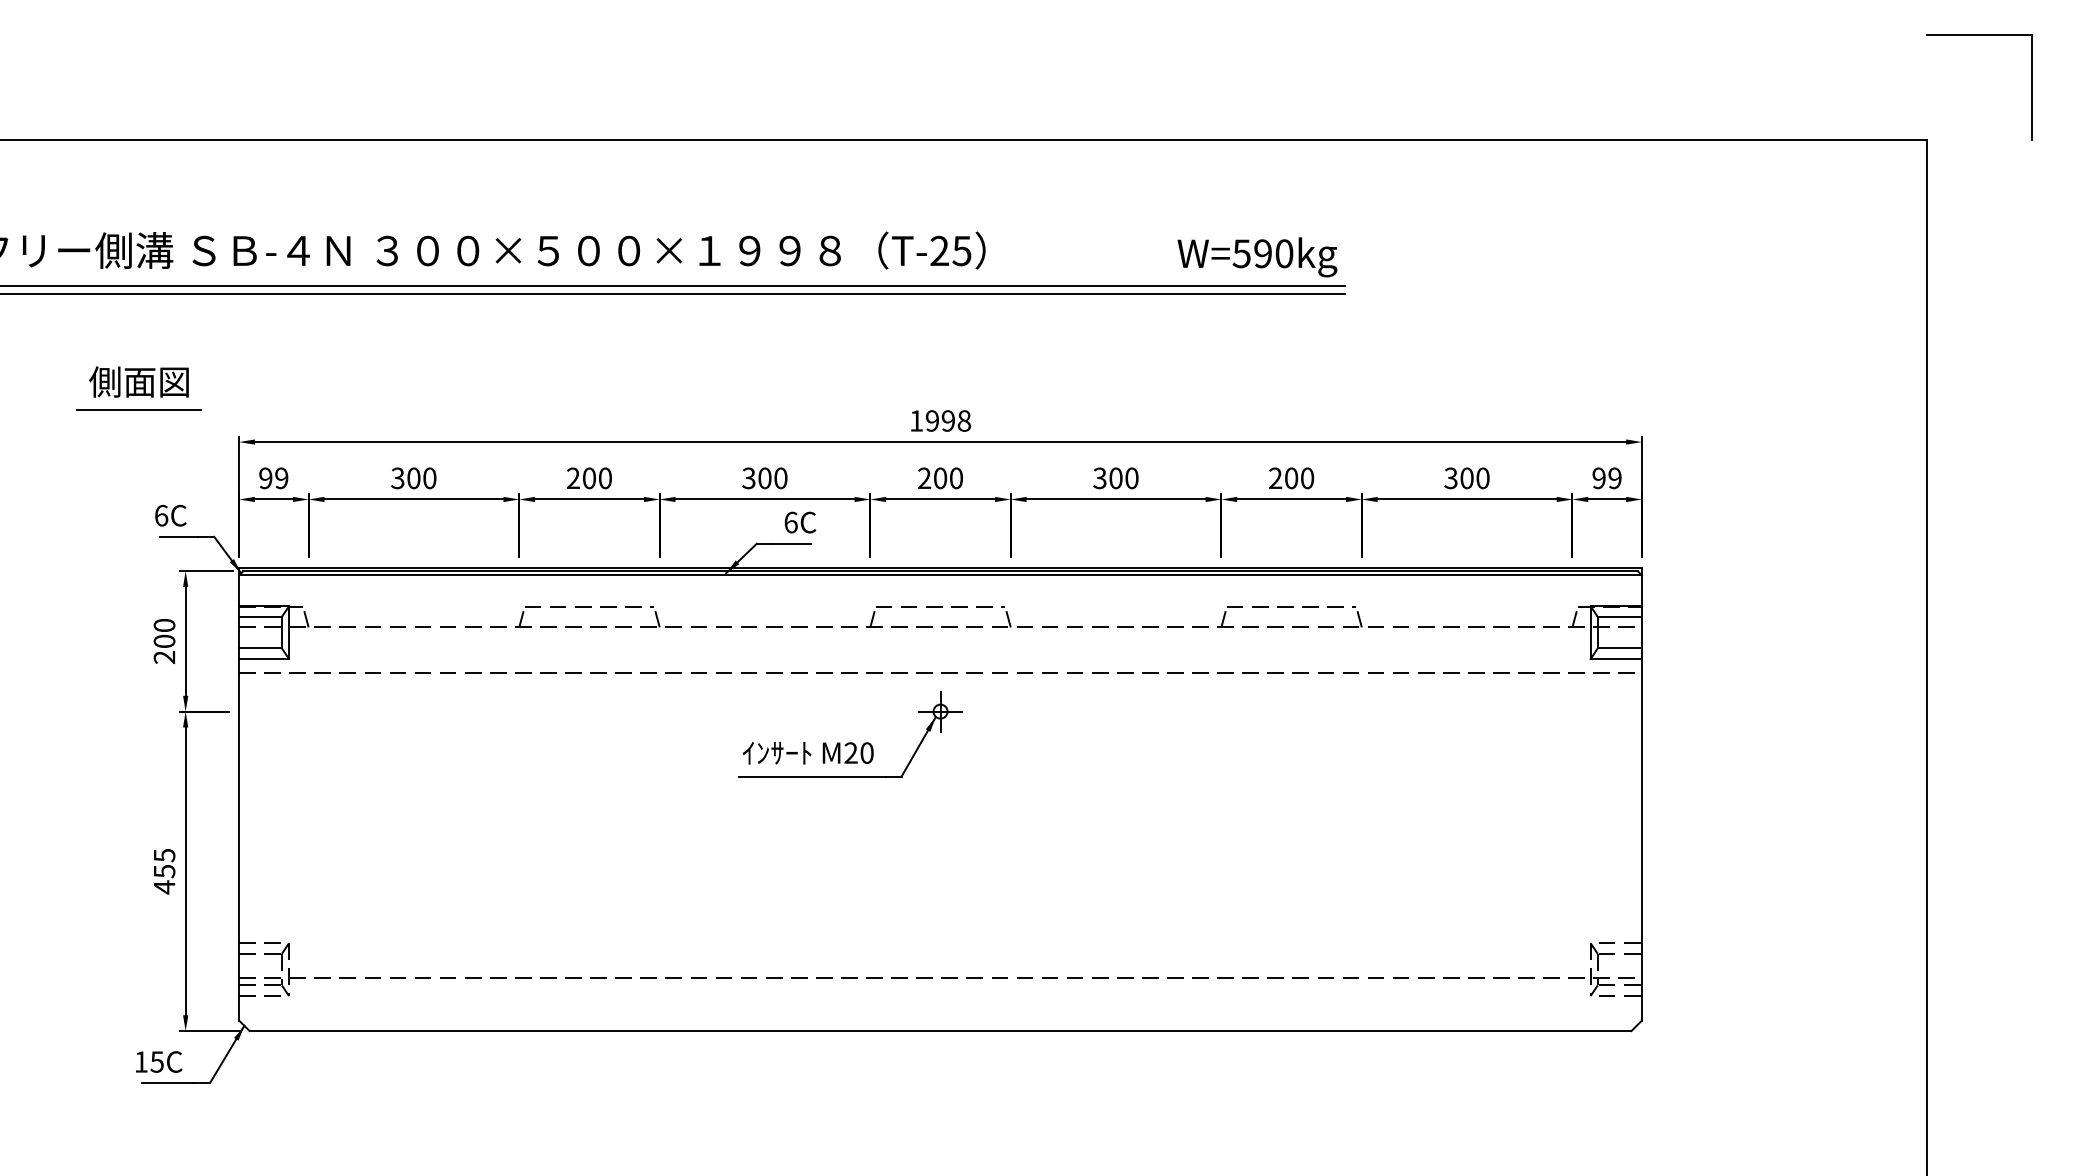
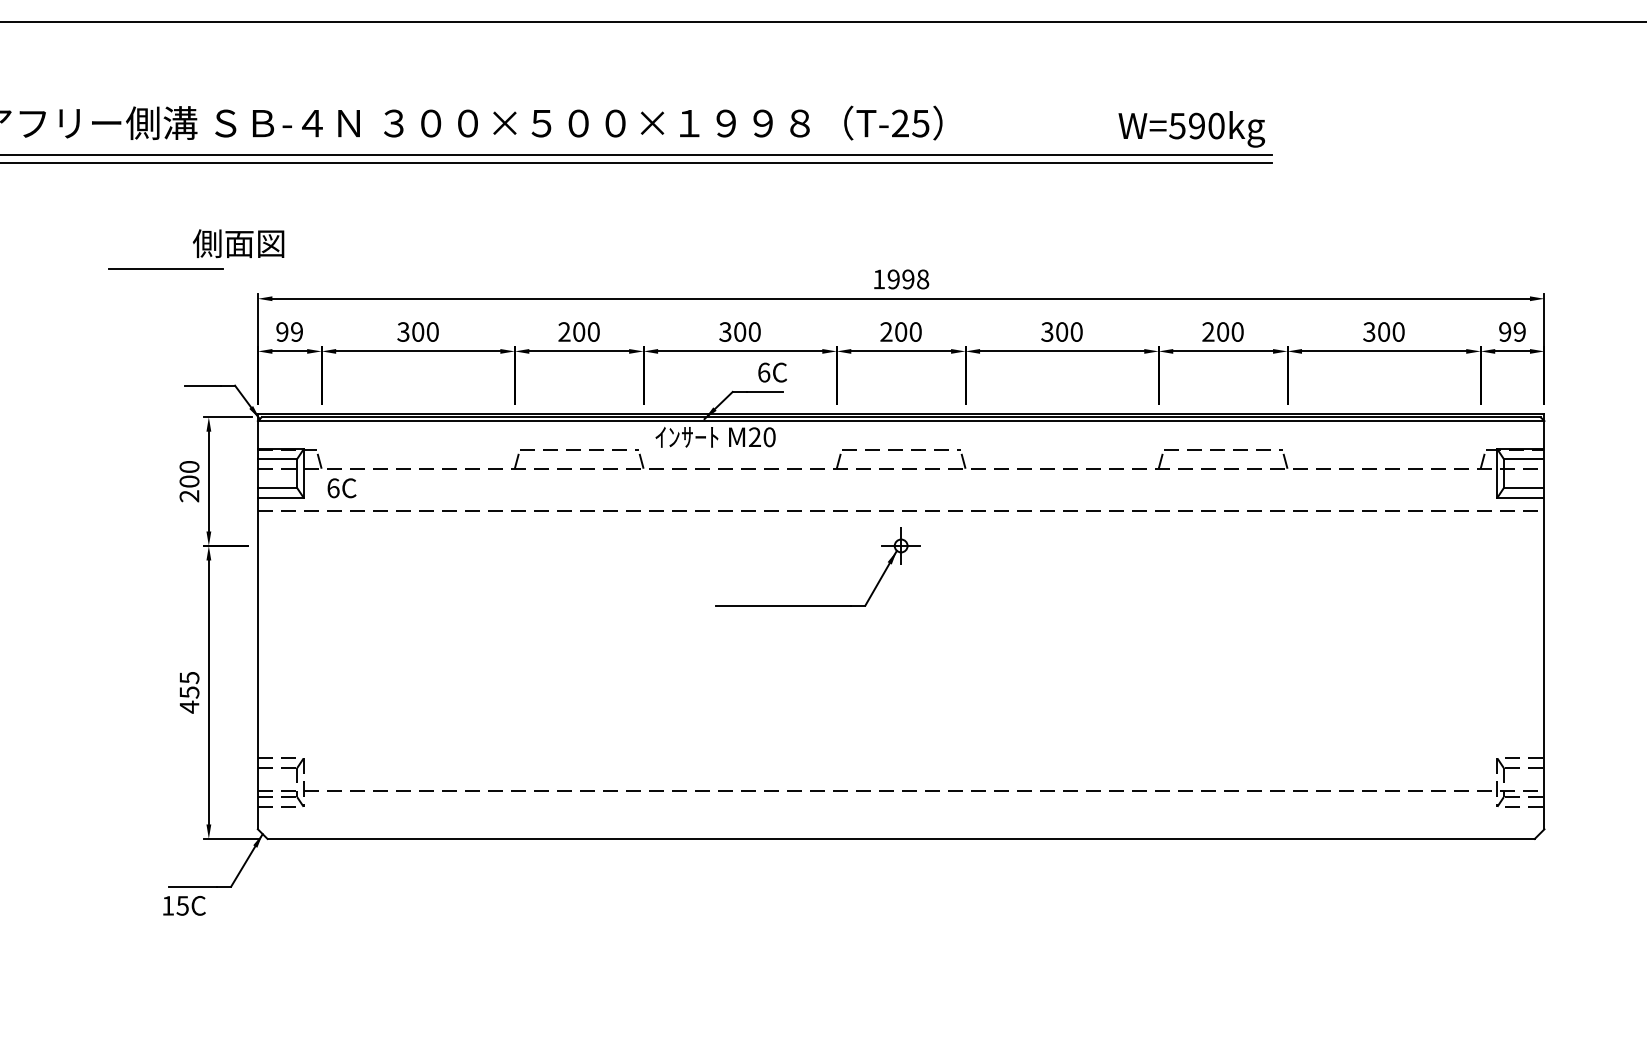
text: (138, 381) -> (238, 243), moved
text: (170, 515) -> (341, 488), moved
text: (807, 752) -> (714, 436), moved
text: (159, 1061) -> (184, 905), moved

